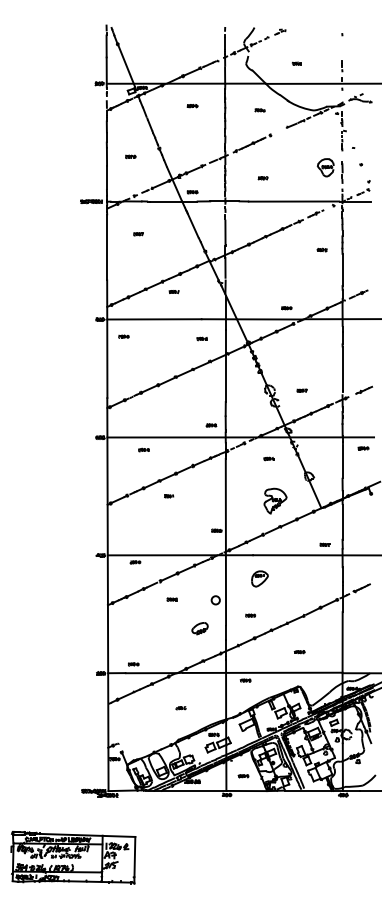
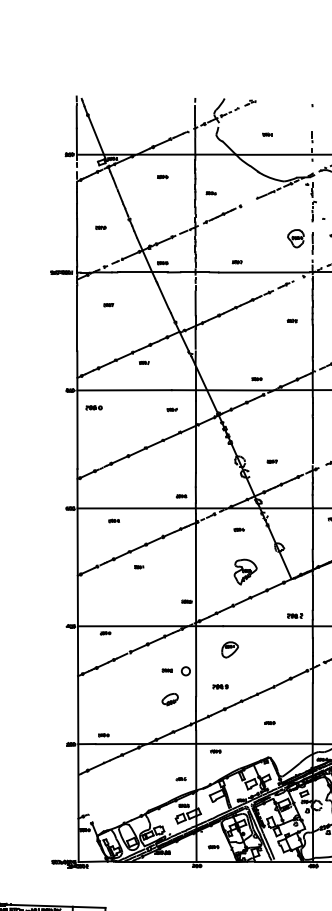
part: (259, 110) -> (210, 193), moved
part: (262, 178) -> (236, 262), moved
part: (123, 336) -> (93, 407), size x1.6
part: (324, 544) -> (294, 615), size x1.6
part: (171, 599) -> (166, 670), moved
part: (250, 615) -> (220, 686), size x1.6
part: (180, 708) -> (180, 779), moved

